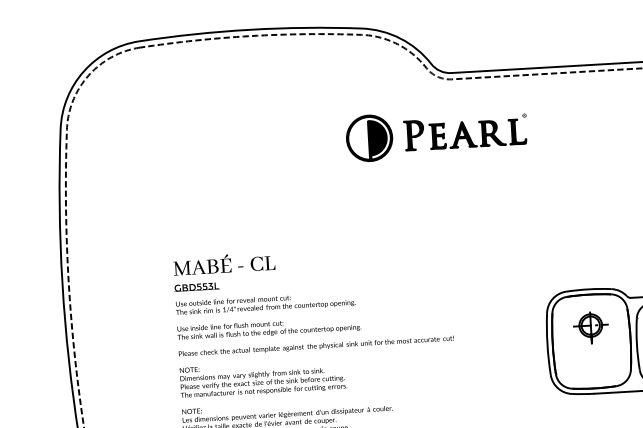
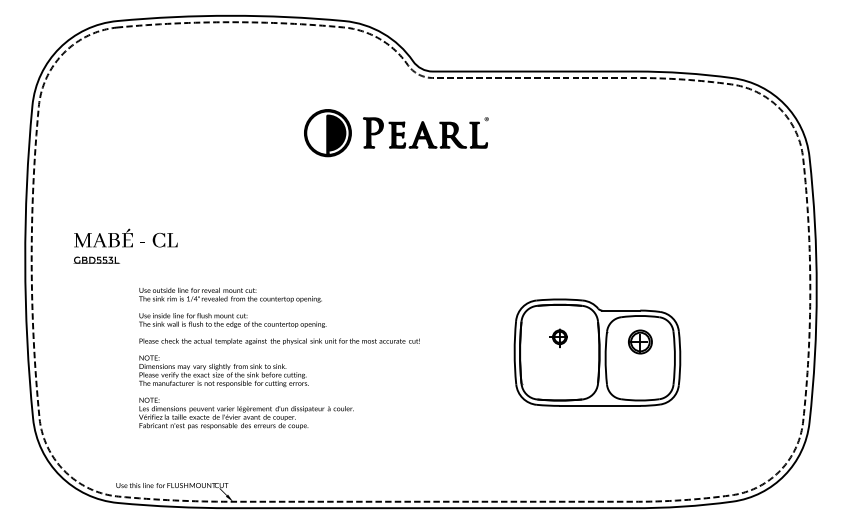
part: (436, 134) -> (396, 133), moved
text: (224, 271) -> (125, 245), moved
part: (590, 327) -> (559, 338), size x0.6

